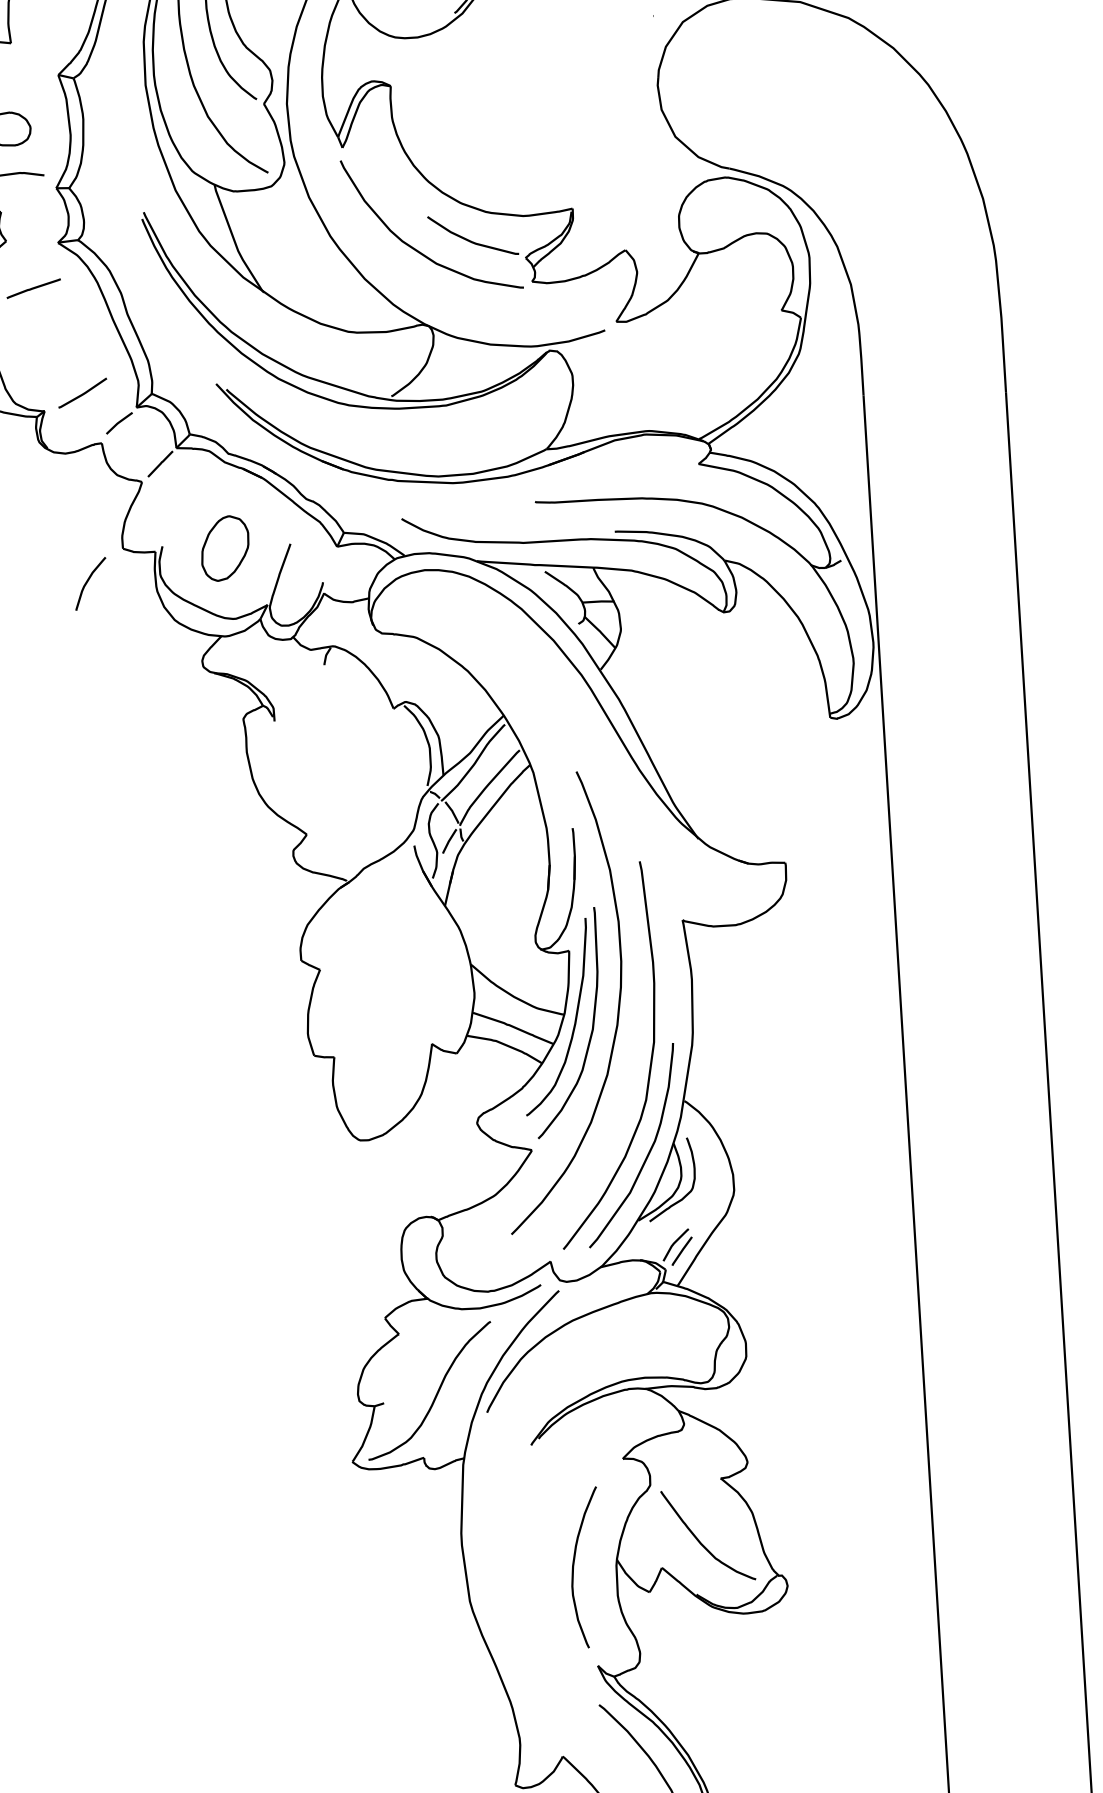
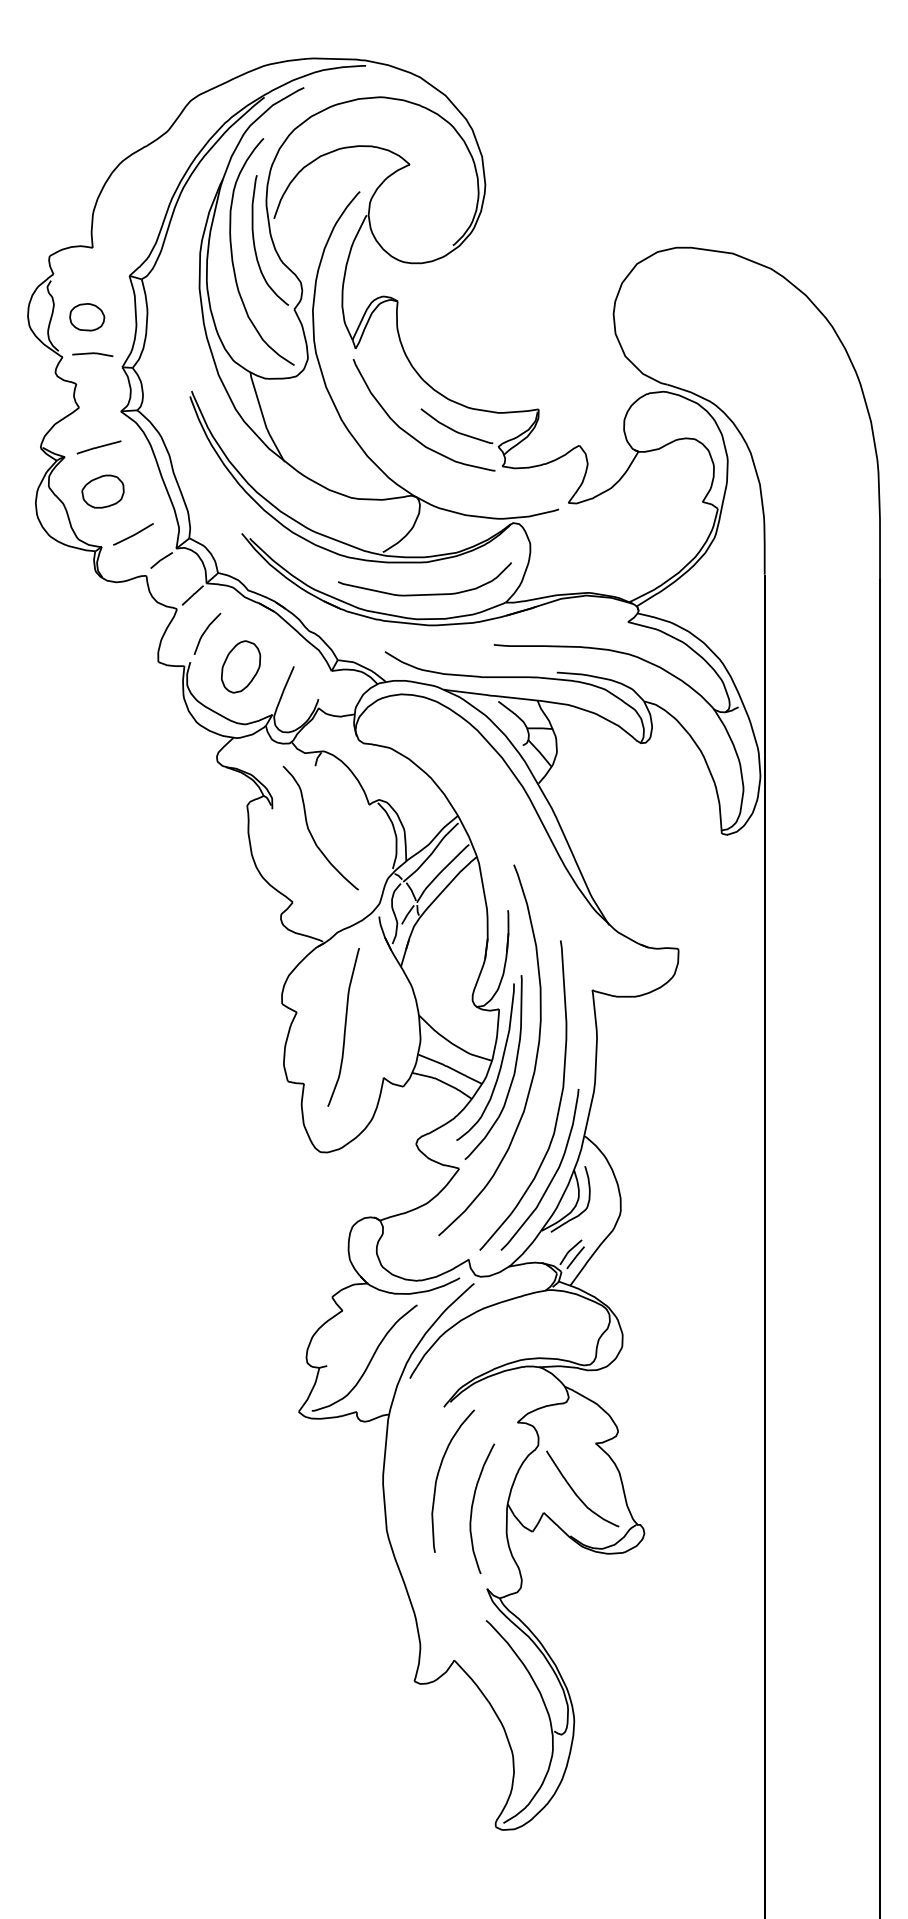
part: (41, 342) -> (102, 491), added
curve: (451, 443) -> (429, 593), added
curve: (89, 580) -> (206, 631), moved
curve: (323, 746) -> (310, 831), added
curve: (379, 984) -> (344, 1027), added
curve: (529, 1531) -> (438, 1476), added

